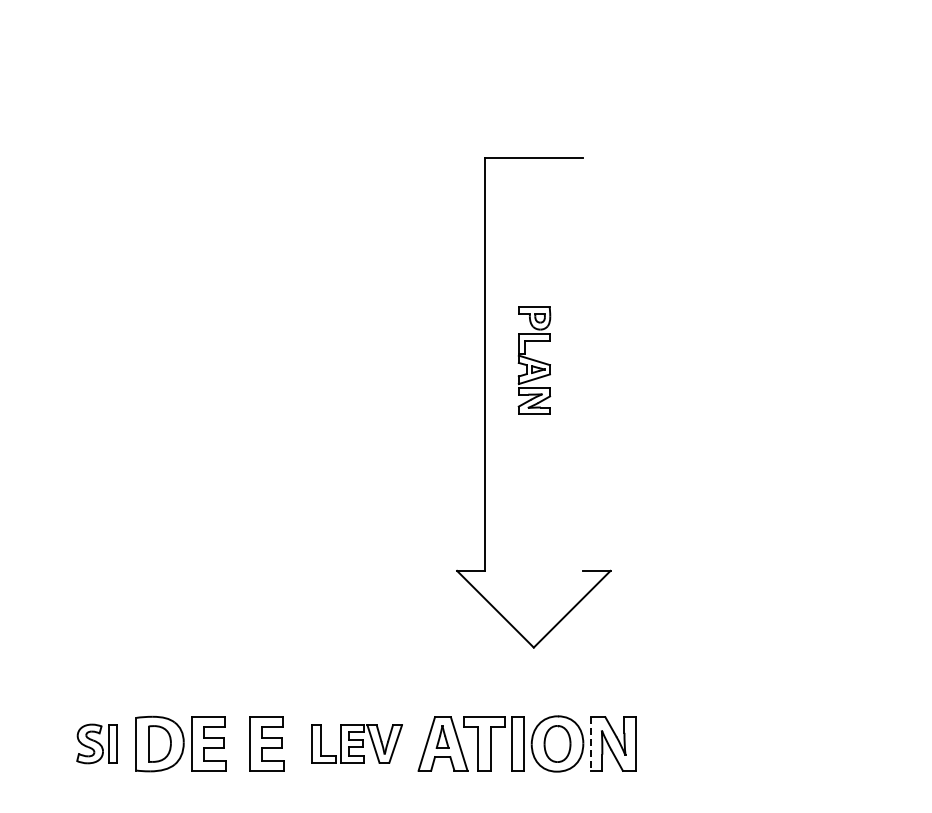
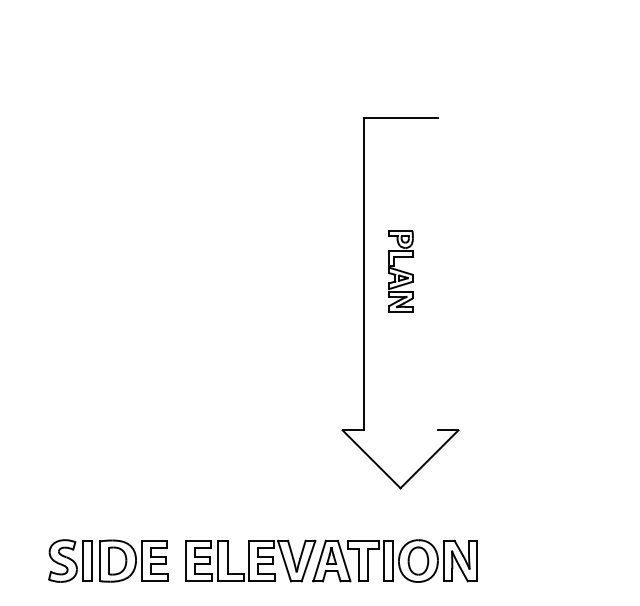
part: (96, 743) -> (70, 560), size x1.43
part: (357, 743) -> (267, 560), size x1.43
line: (591, 744) -> (444, 561), dashed -> solid

